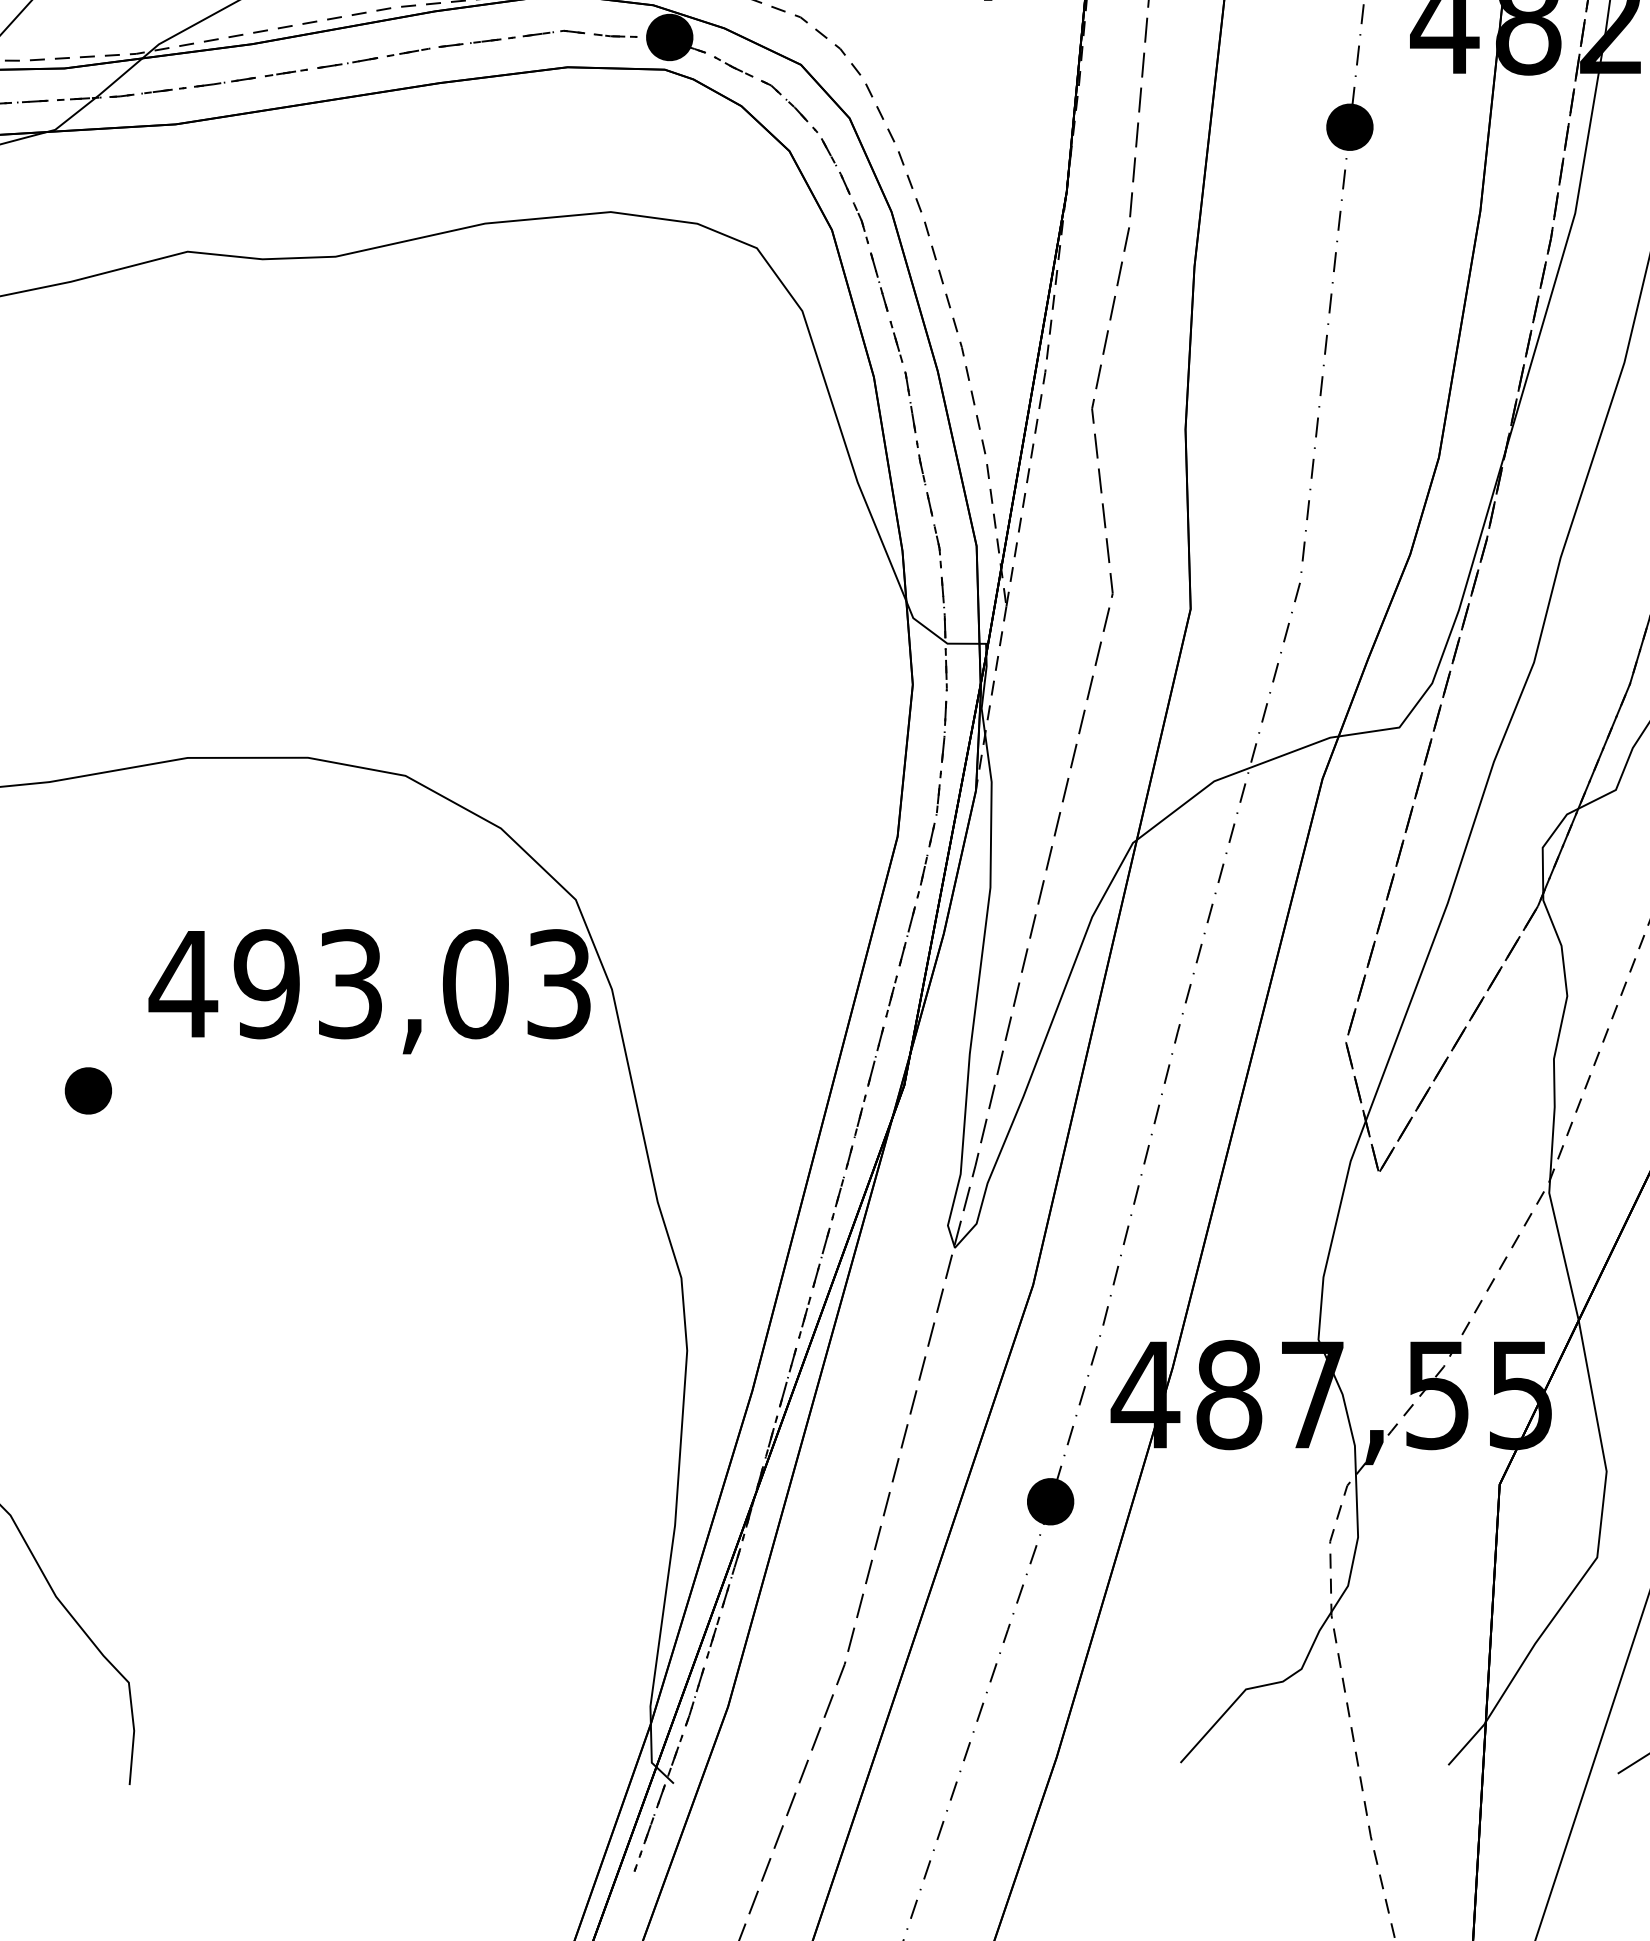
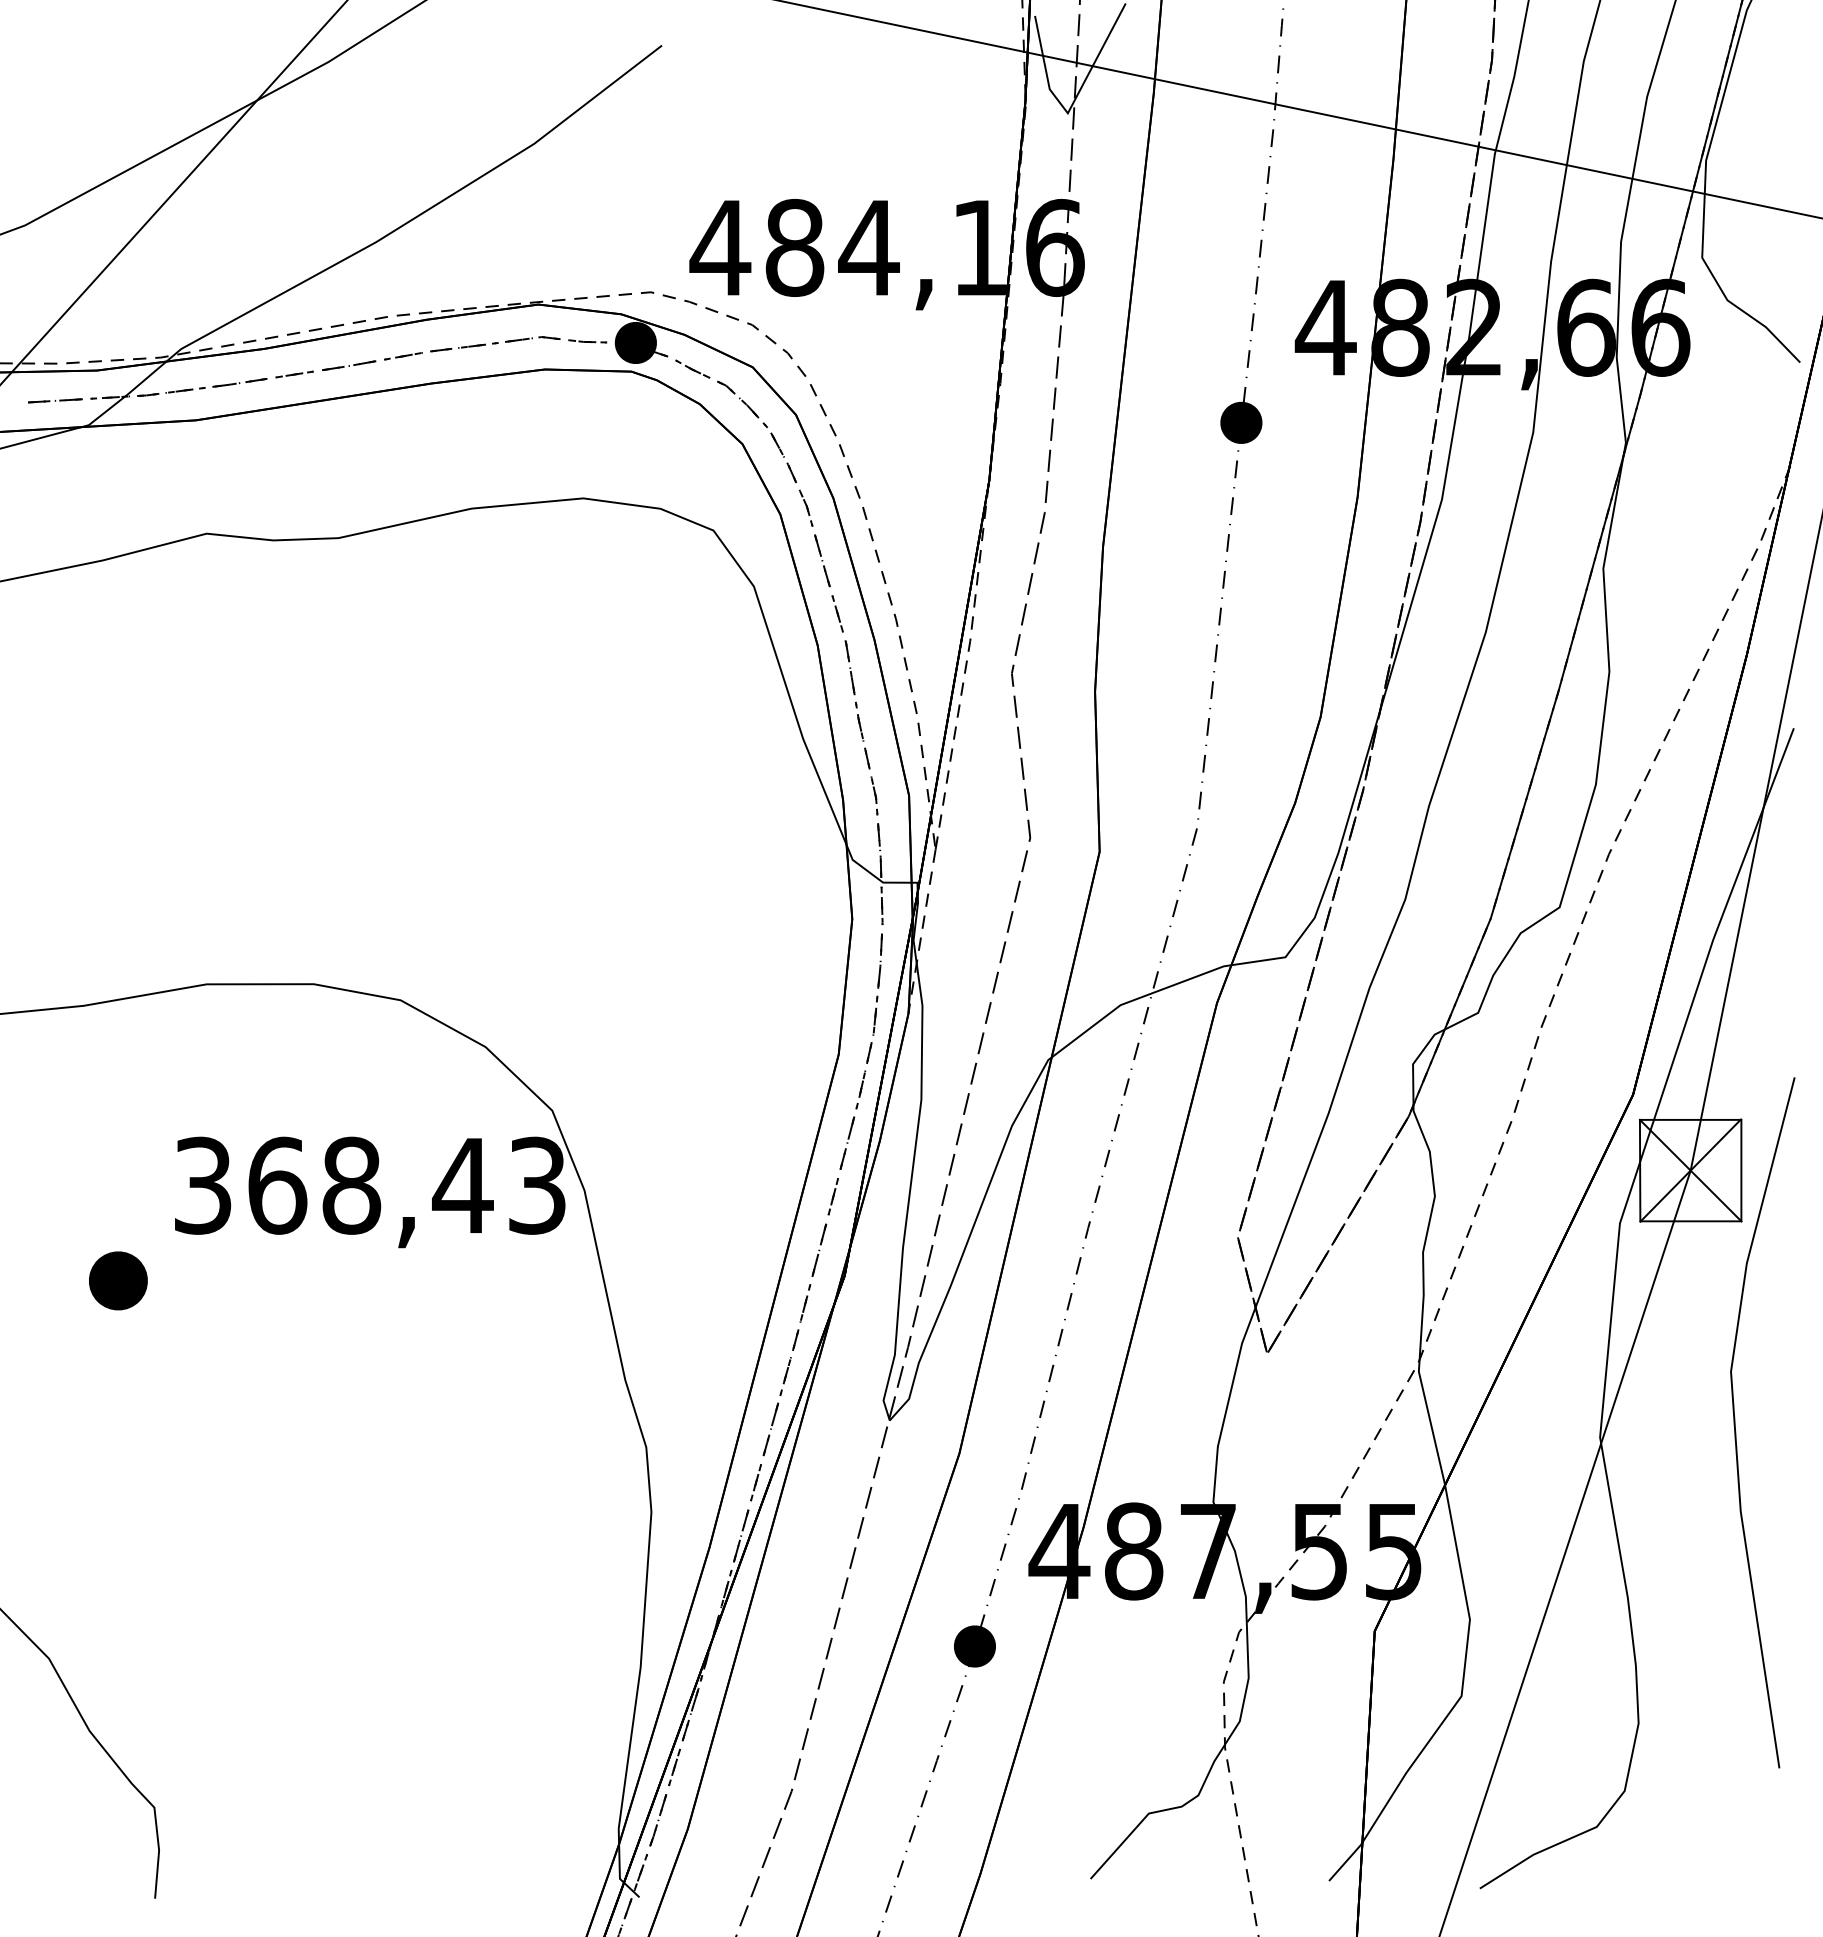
text: (328, 983) -> (332, 1185), 493,03 -> 368,43
part: (88, 1090) -> (118, 1280), size x1.4

